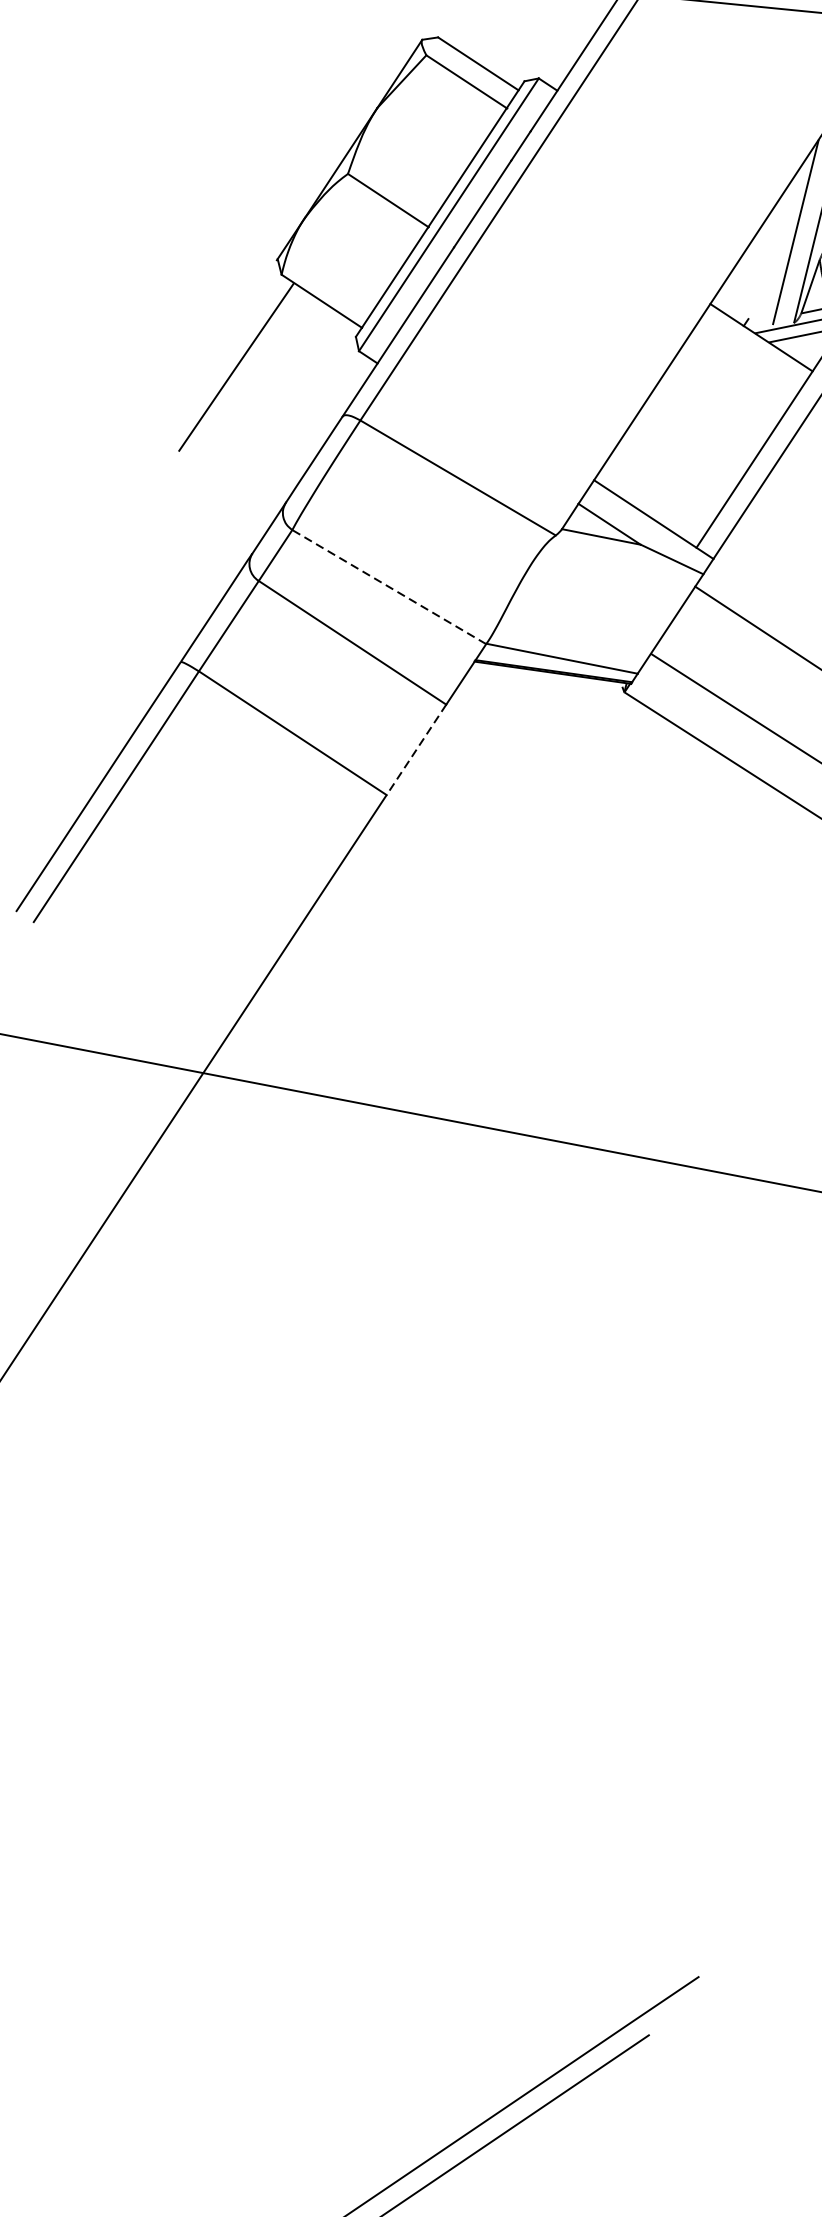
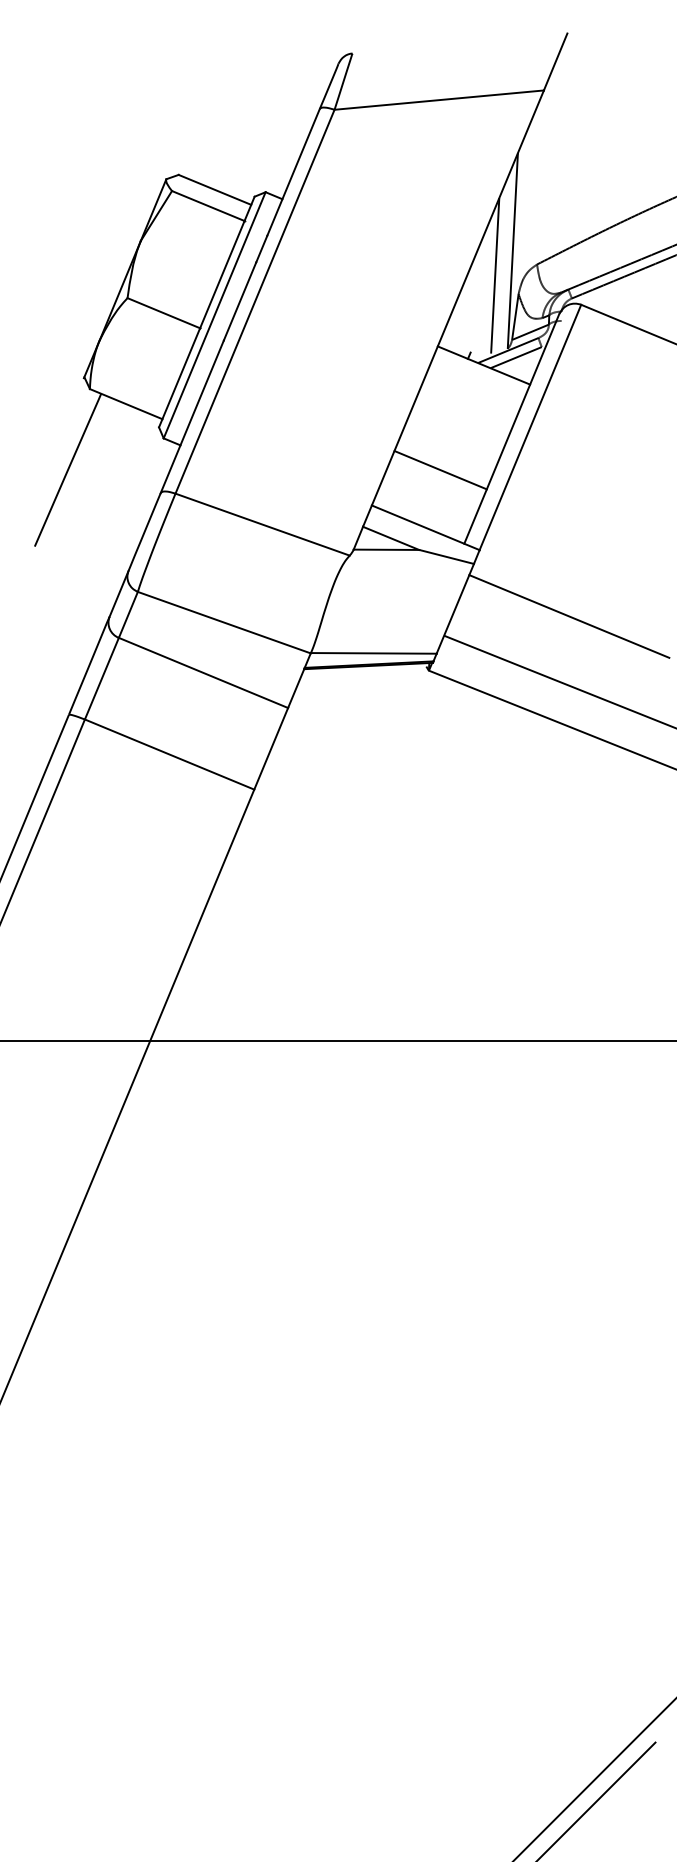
line: (684, 454) -> (440, 470), added
line: (389, 586) -> (224, 622), dashed -> solid
line: (416, 750) -> (271, 749), dashed -> solid

